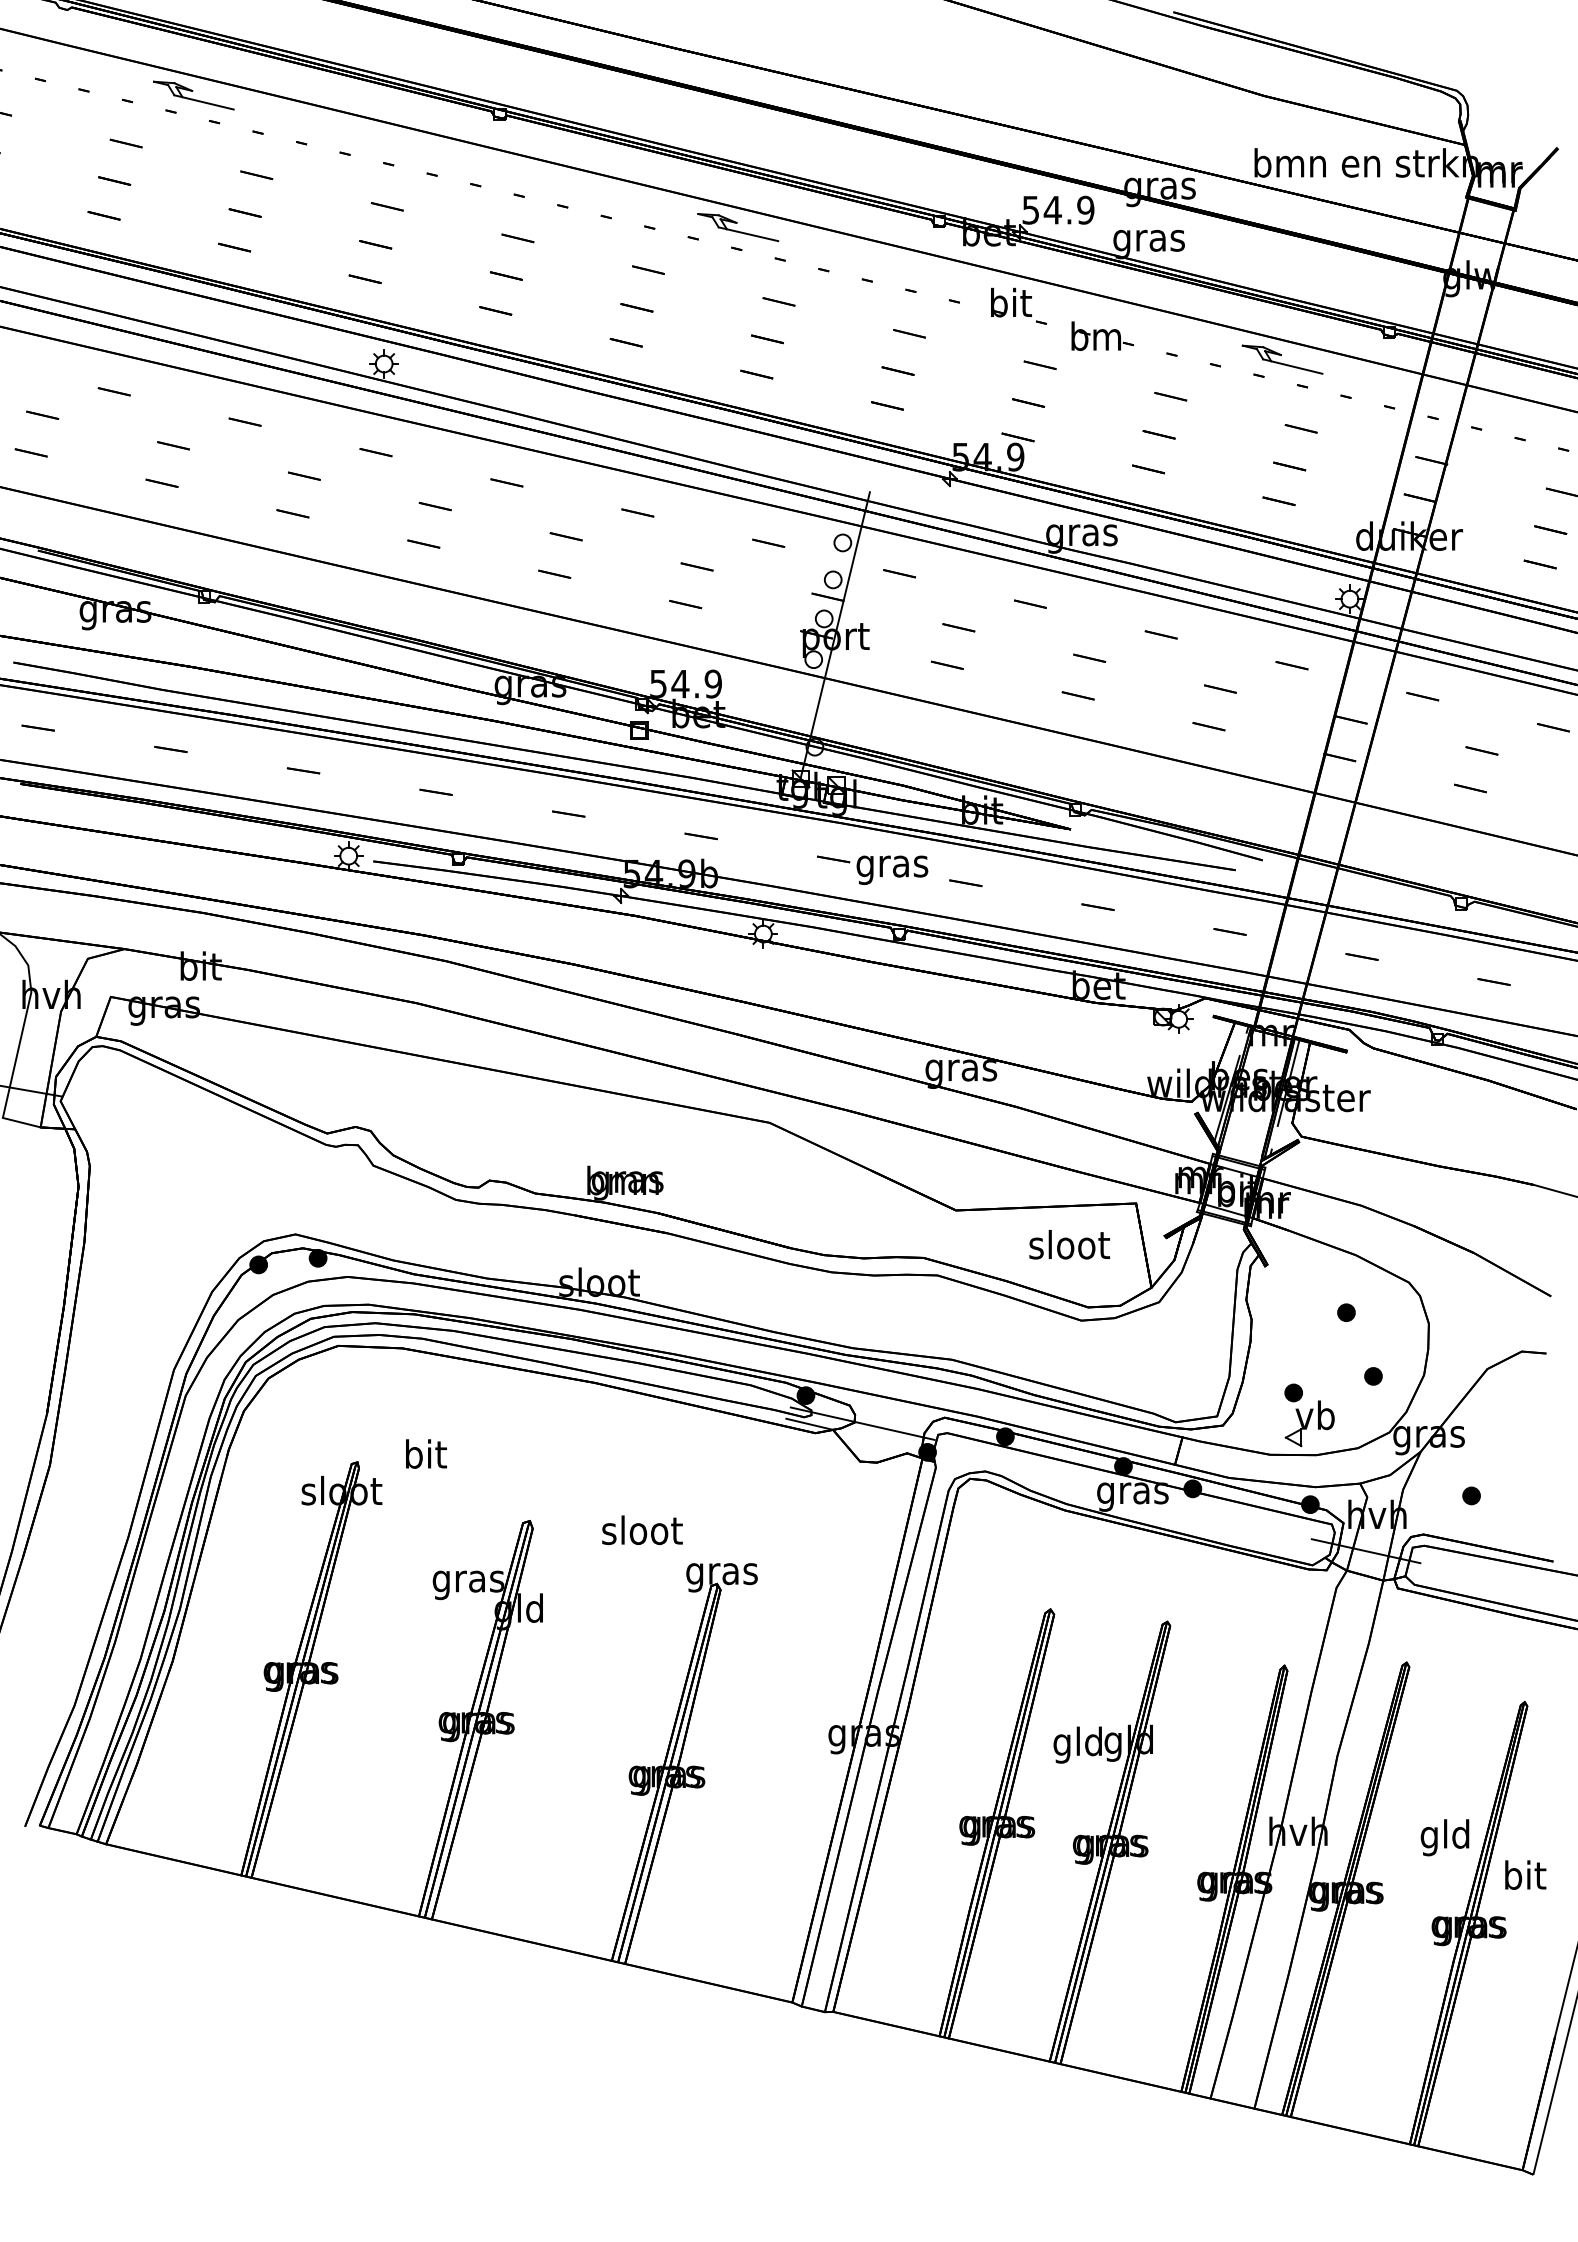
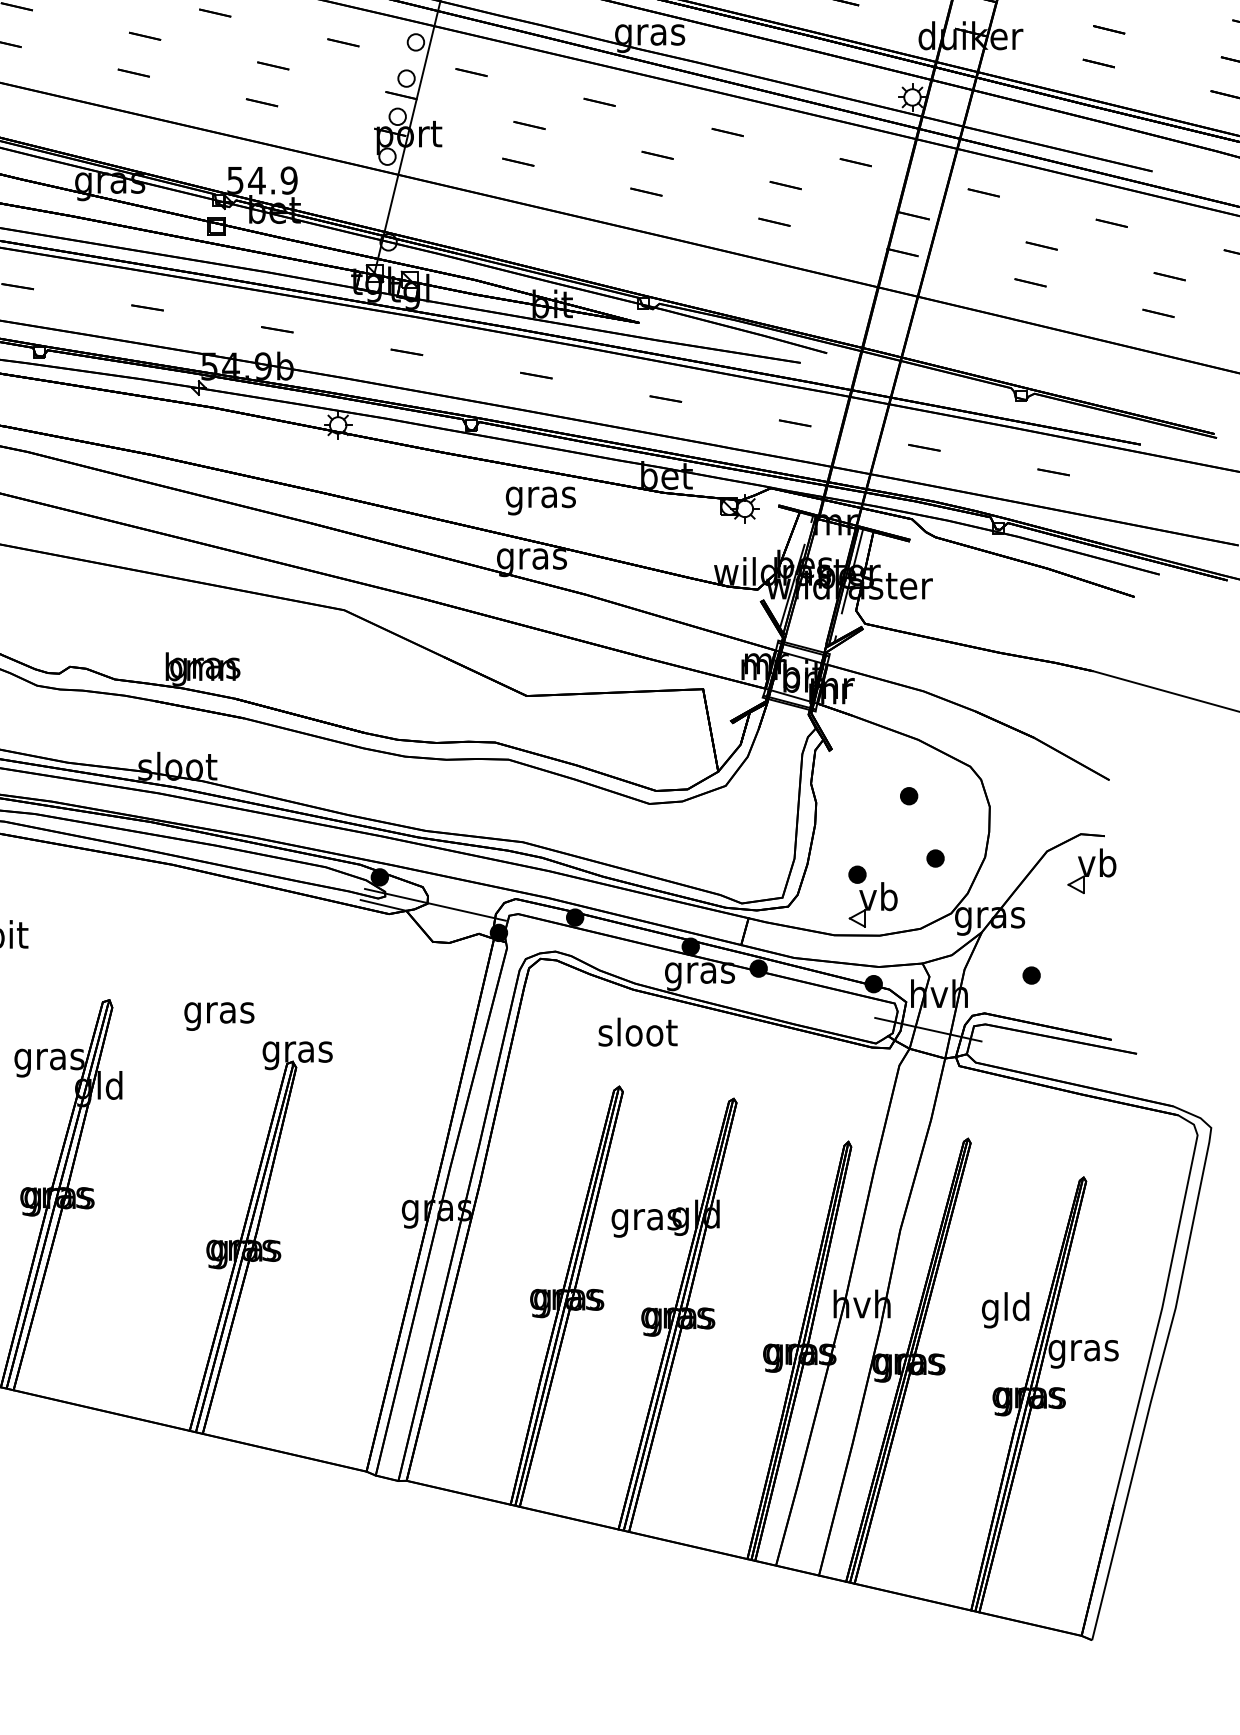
text: (892, 869) -> (540, 500), moved
text: (1069, 1244) -> (637, 1031), moved
part: (1533, 1389) -> (1092, 871), added
text: (642, 1533) -> (219, 1012), sloot -> gras
text: (1078, 1744) -> (646, 1218), gld -> gras
text: (1524, 1878) -> (1083, 1350), bit -> gras

